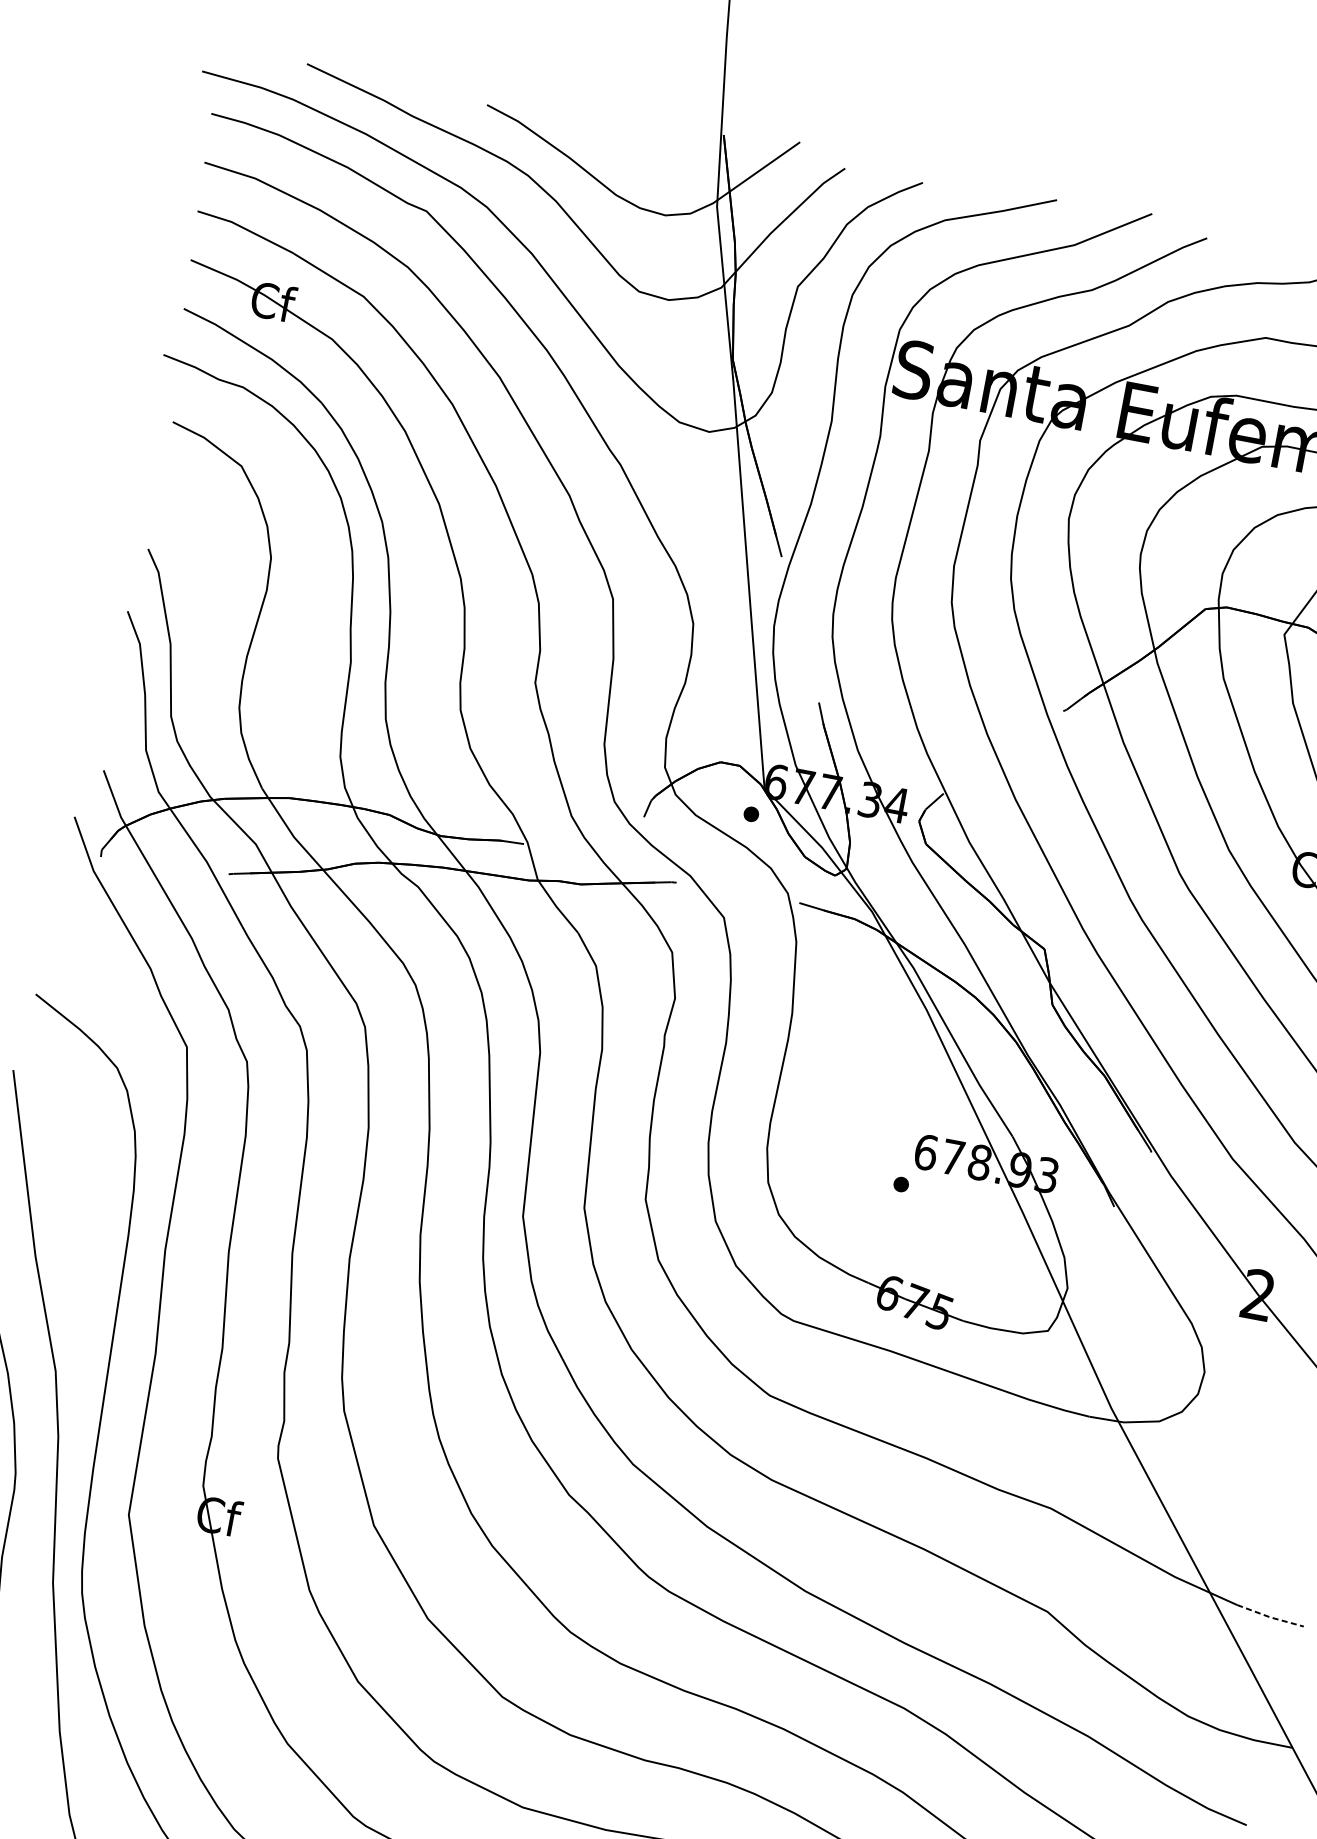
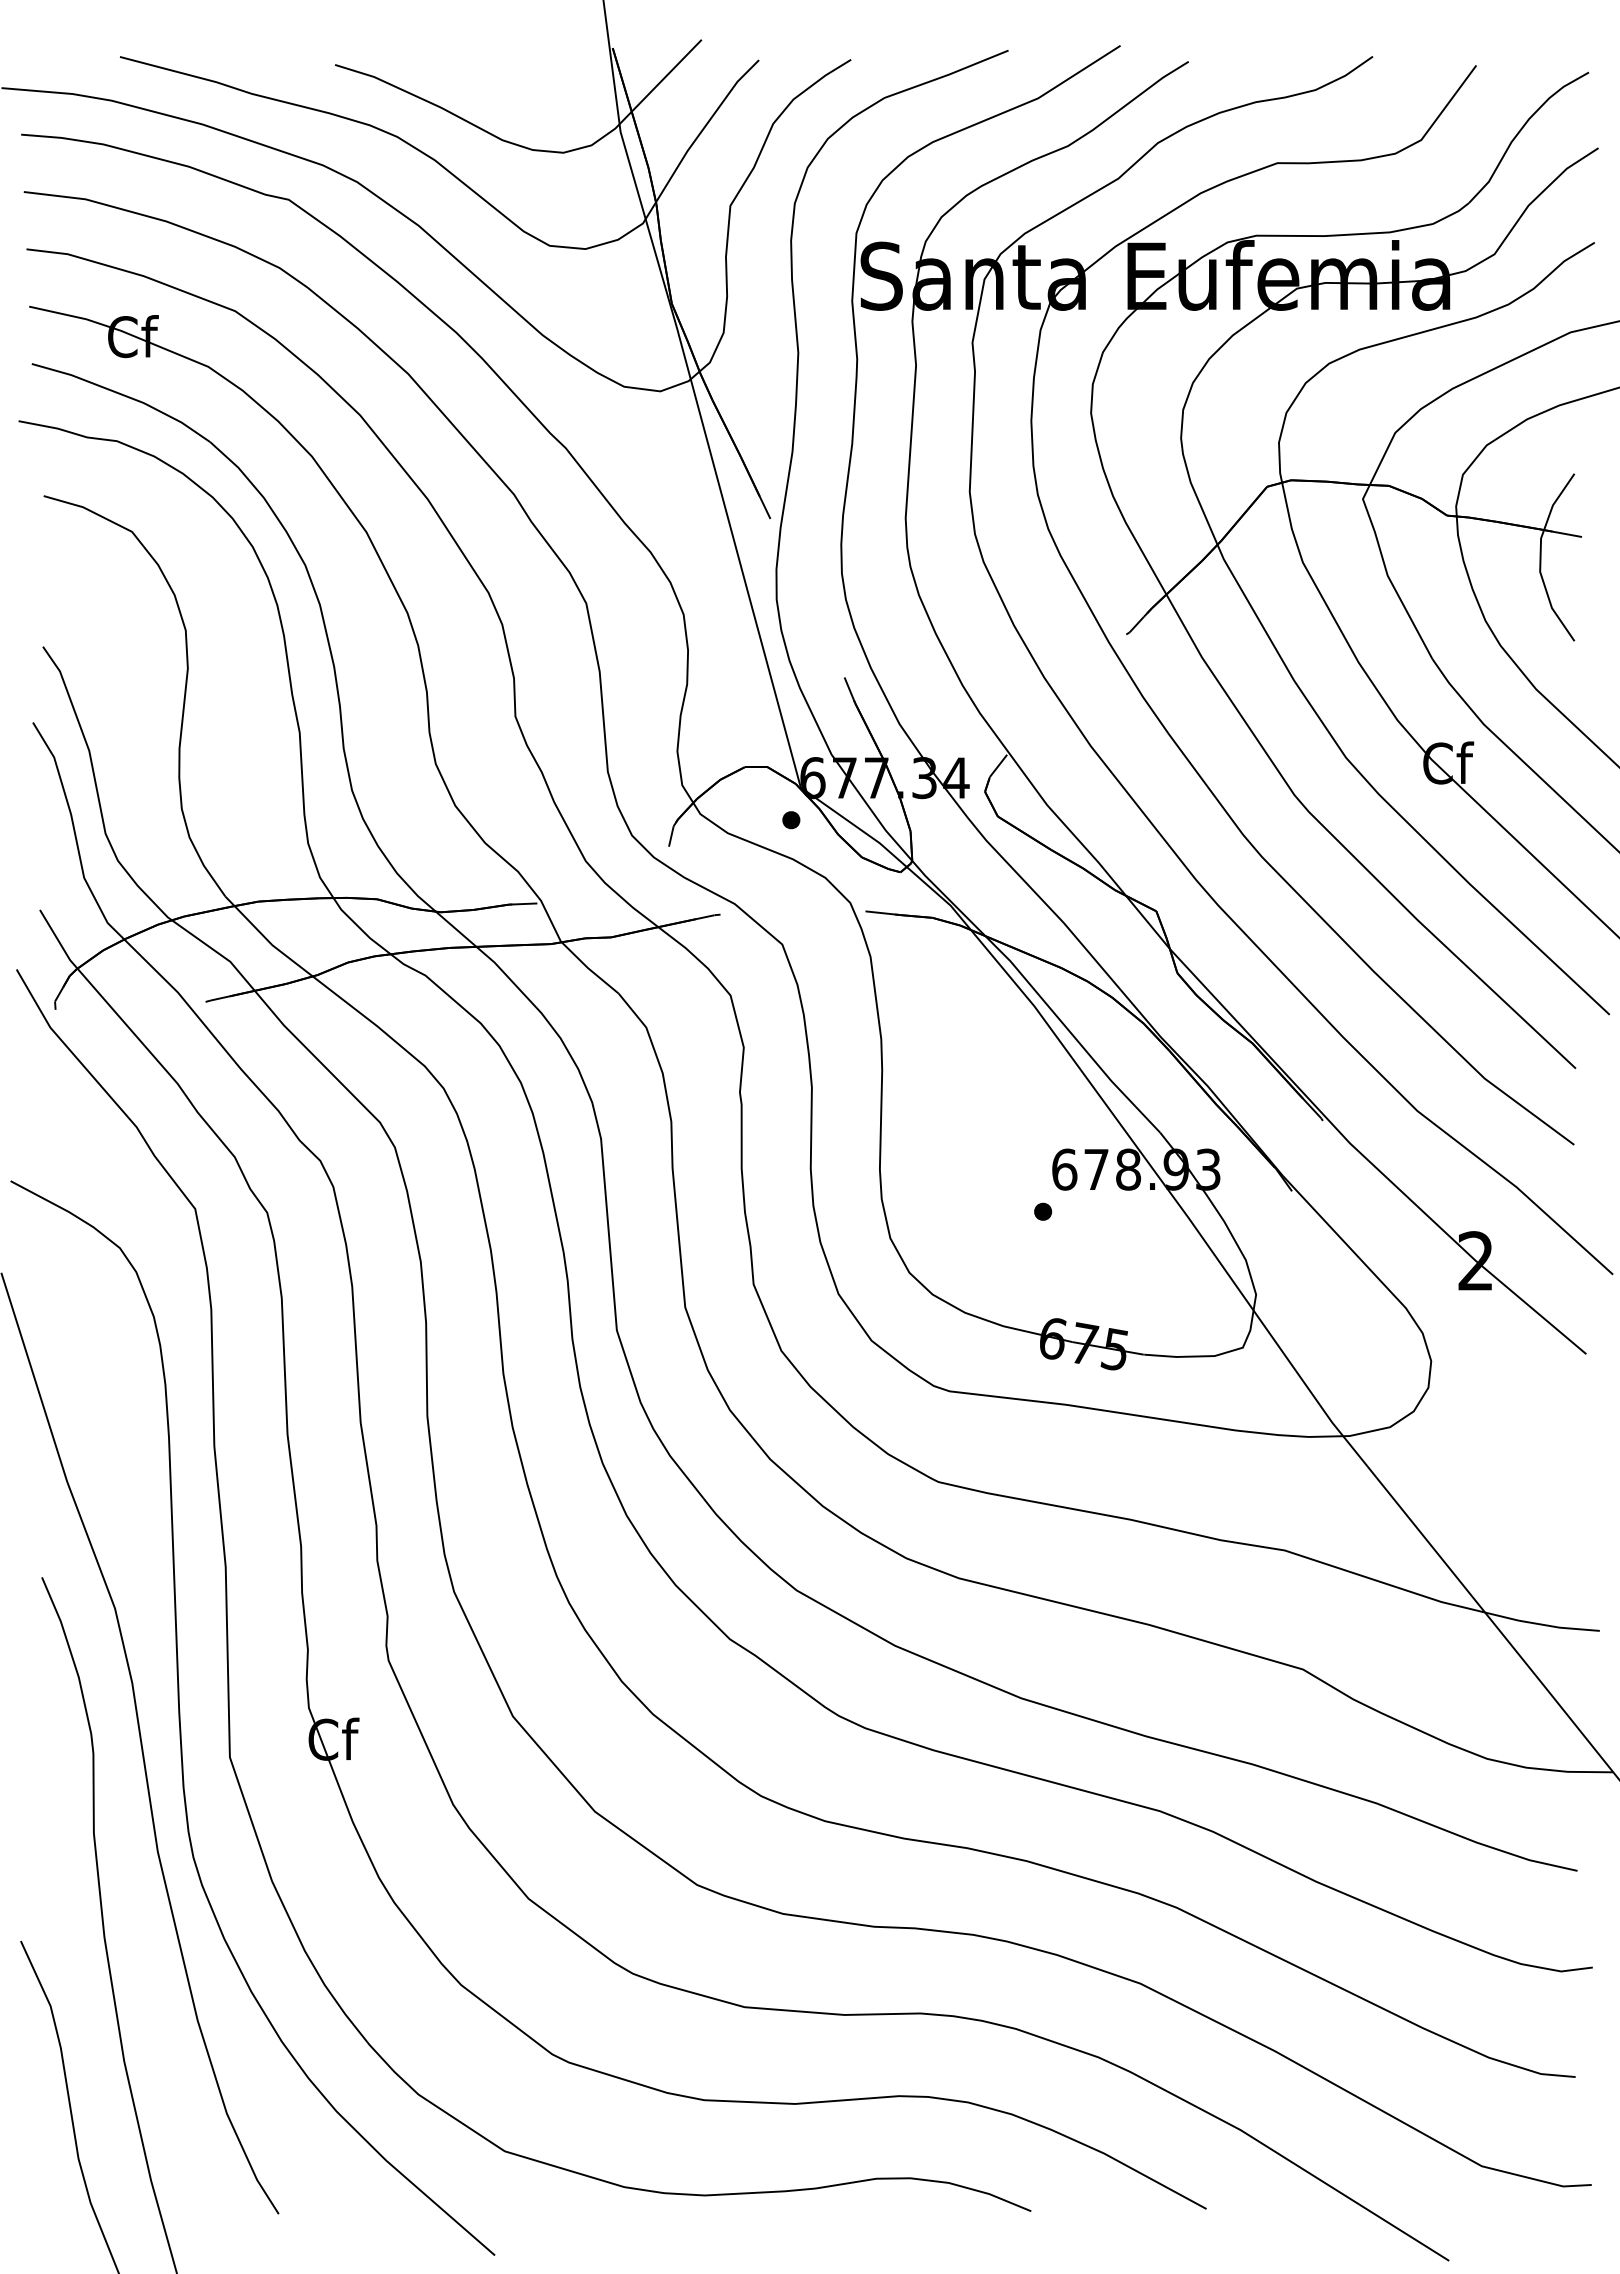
line: (1270, 1617) -> (1559, 1627), dashed -> solid

